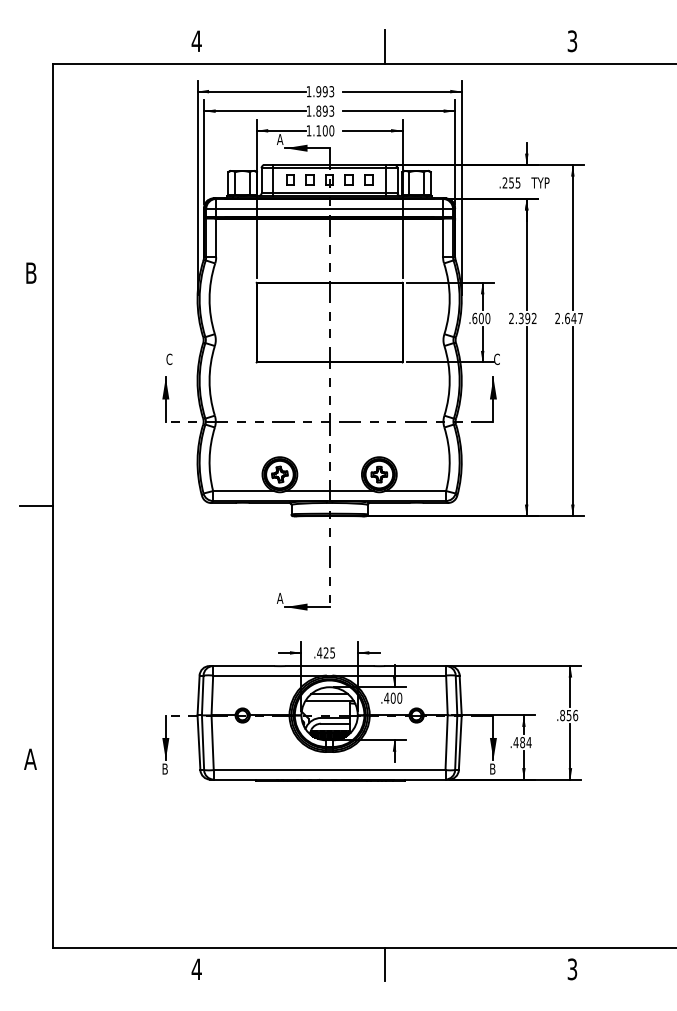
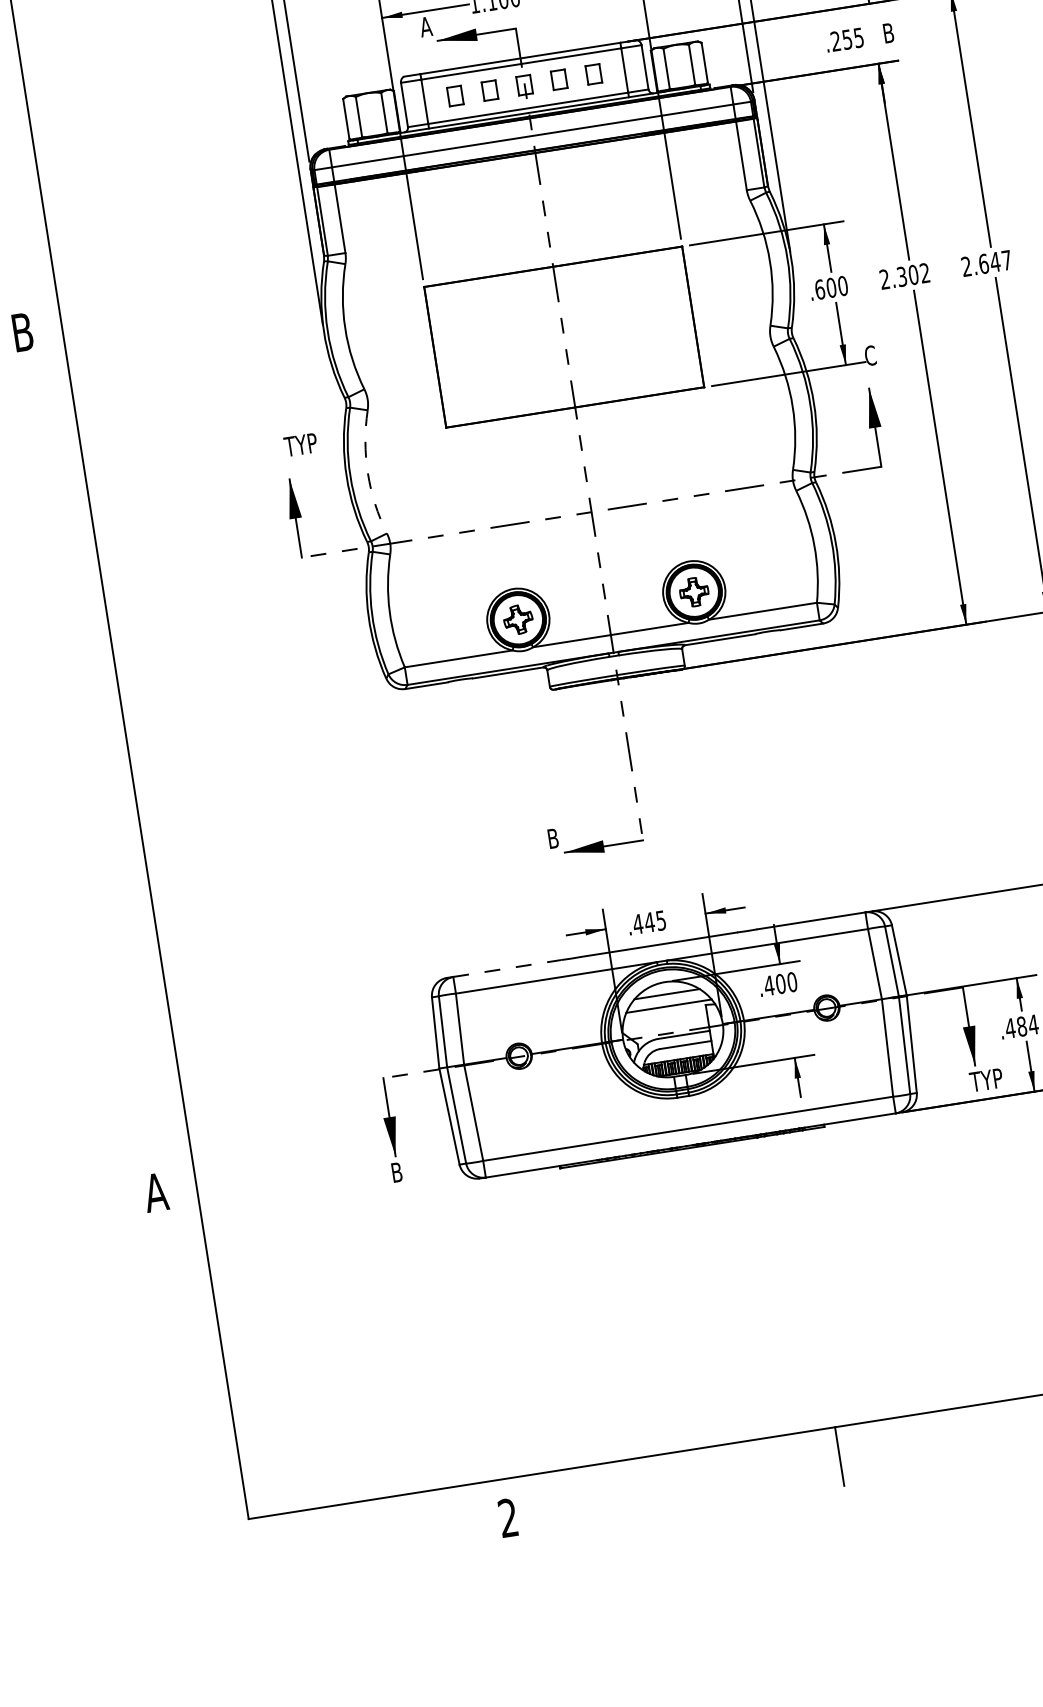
text: (540, 182) -> (898, 30), TYP -> B
text: (527, 318) -> (913, 274), 2.392 -> 2.302
text: (174, 358) -> (299, 443), C -> TYP
arc: (209, 380) -> (367, 472), solid -> dashed
line: (36, 505) -> (96, 741), removed
text: (279, 597) -> (551, 837), A -> B
text: (325, 652) -> (648, 921), .425 -> .445
line: (243, 666) -> (507, 969), solid -> dashed
text: (498, 768) -> (986, 1079), B -> TYP
text: (196, 968) -> (507, 1516), 4 -> 2

